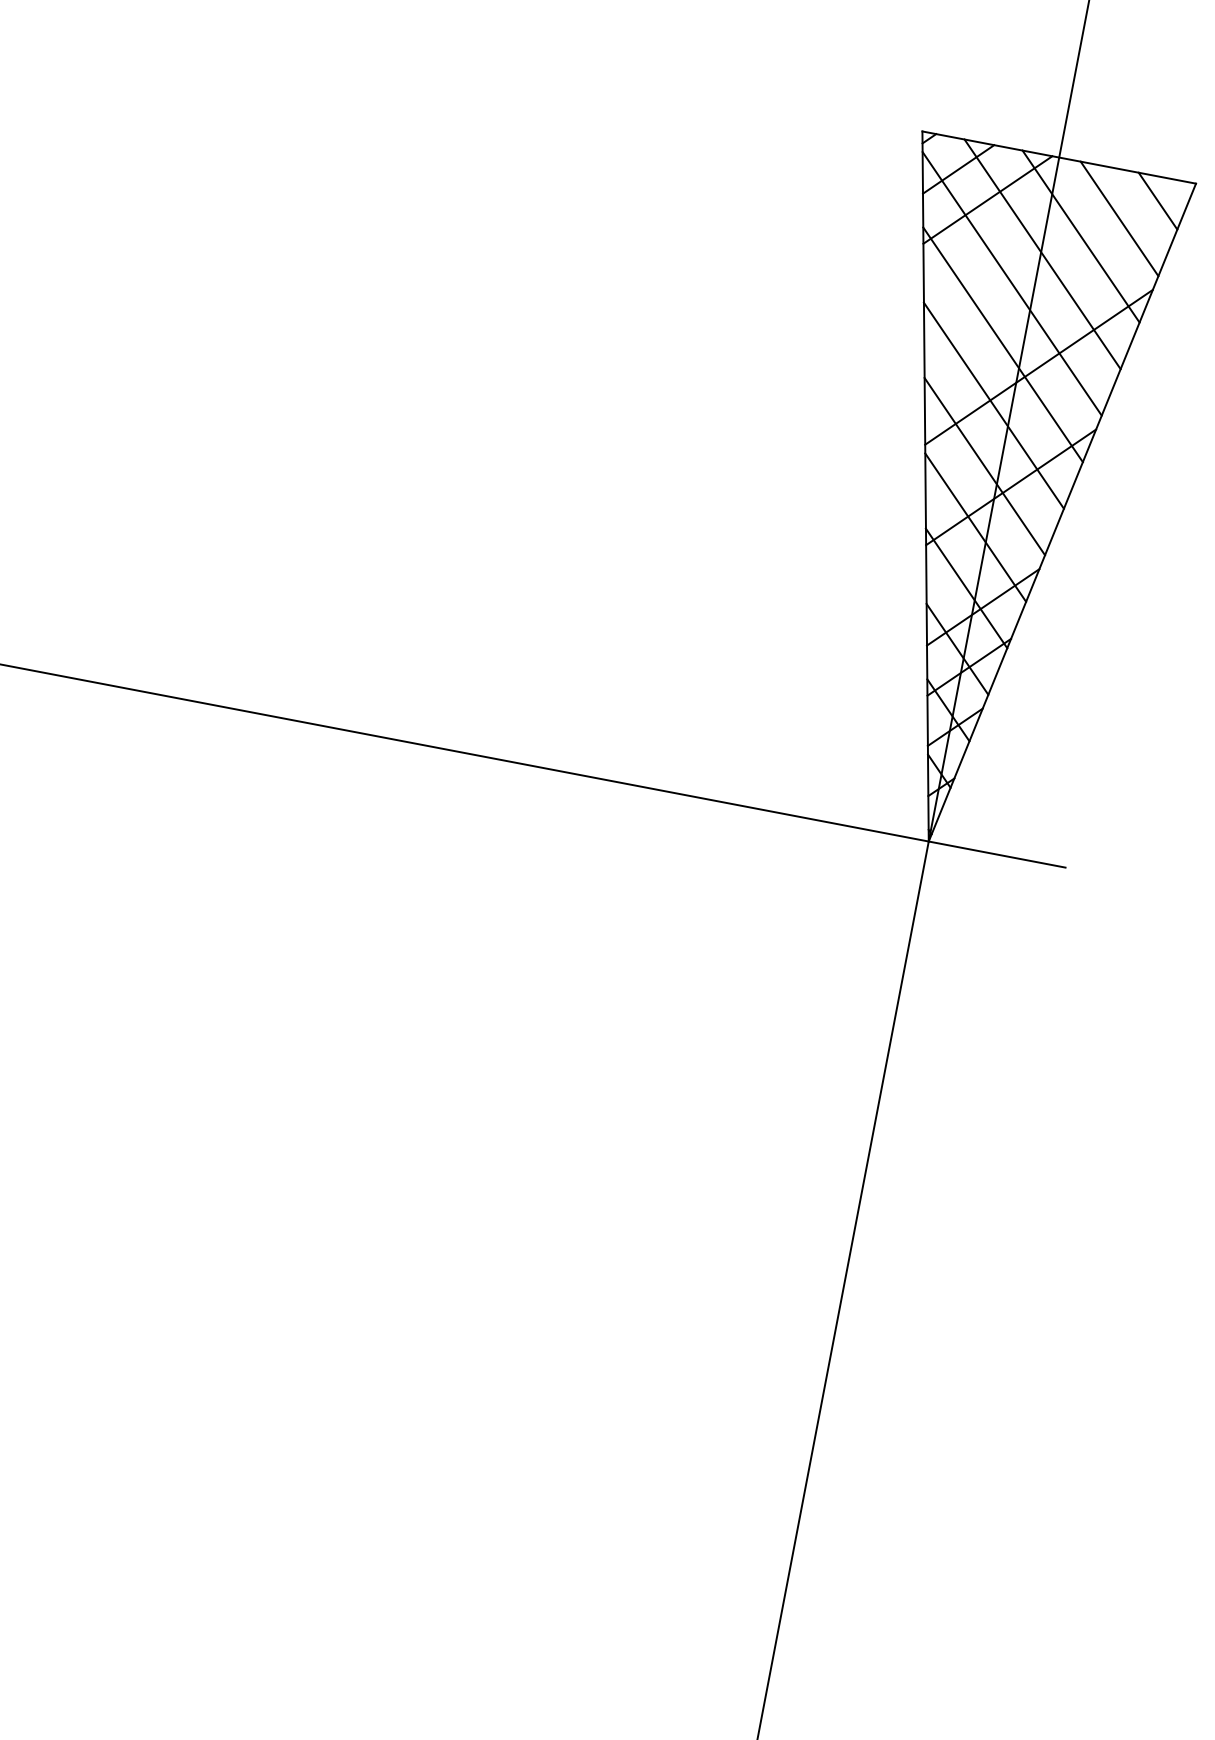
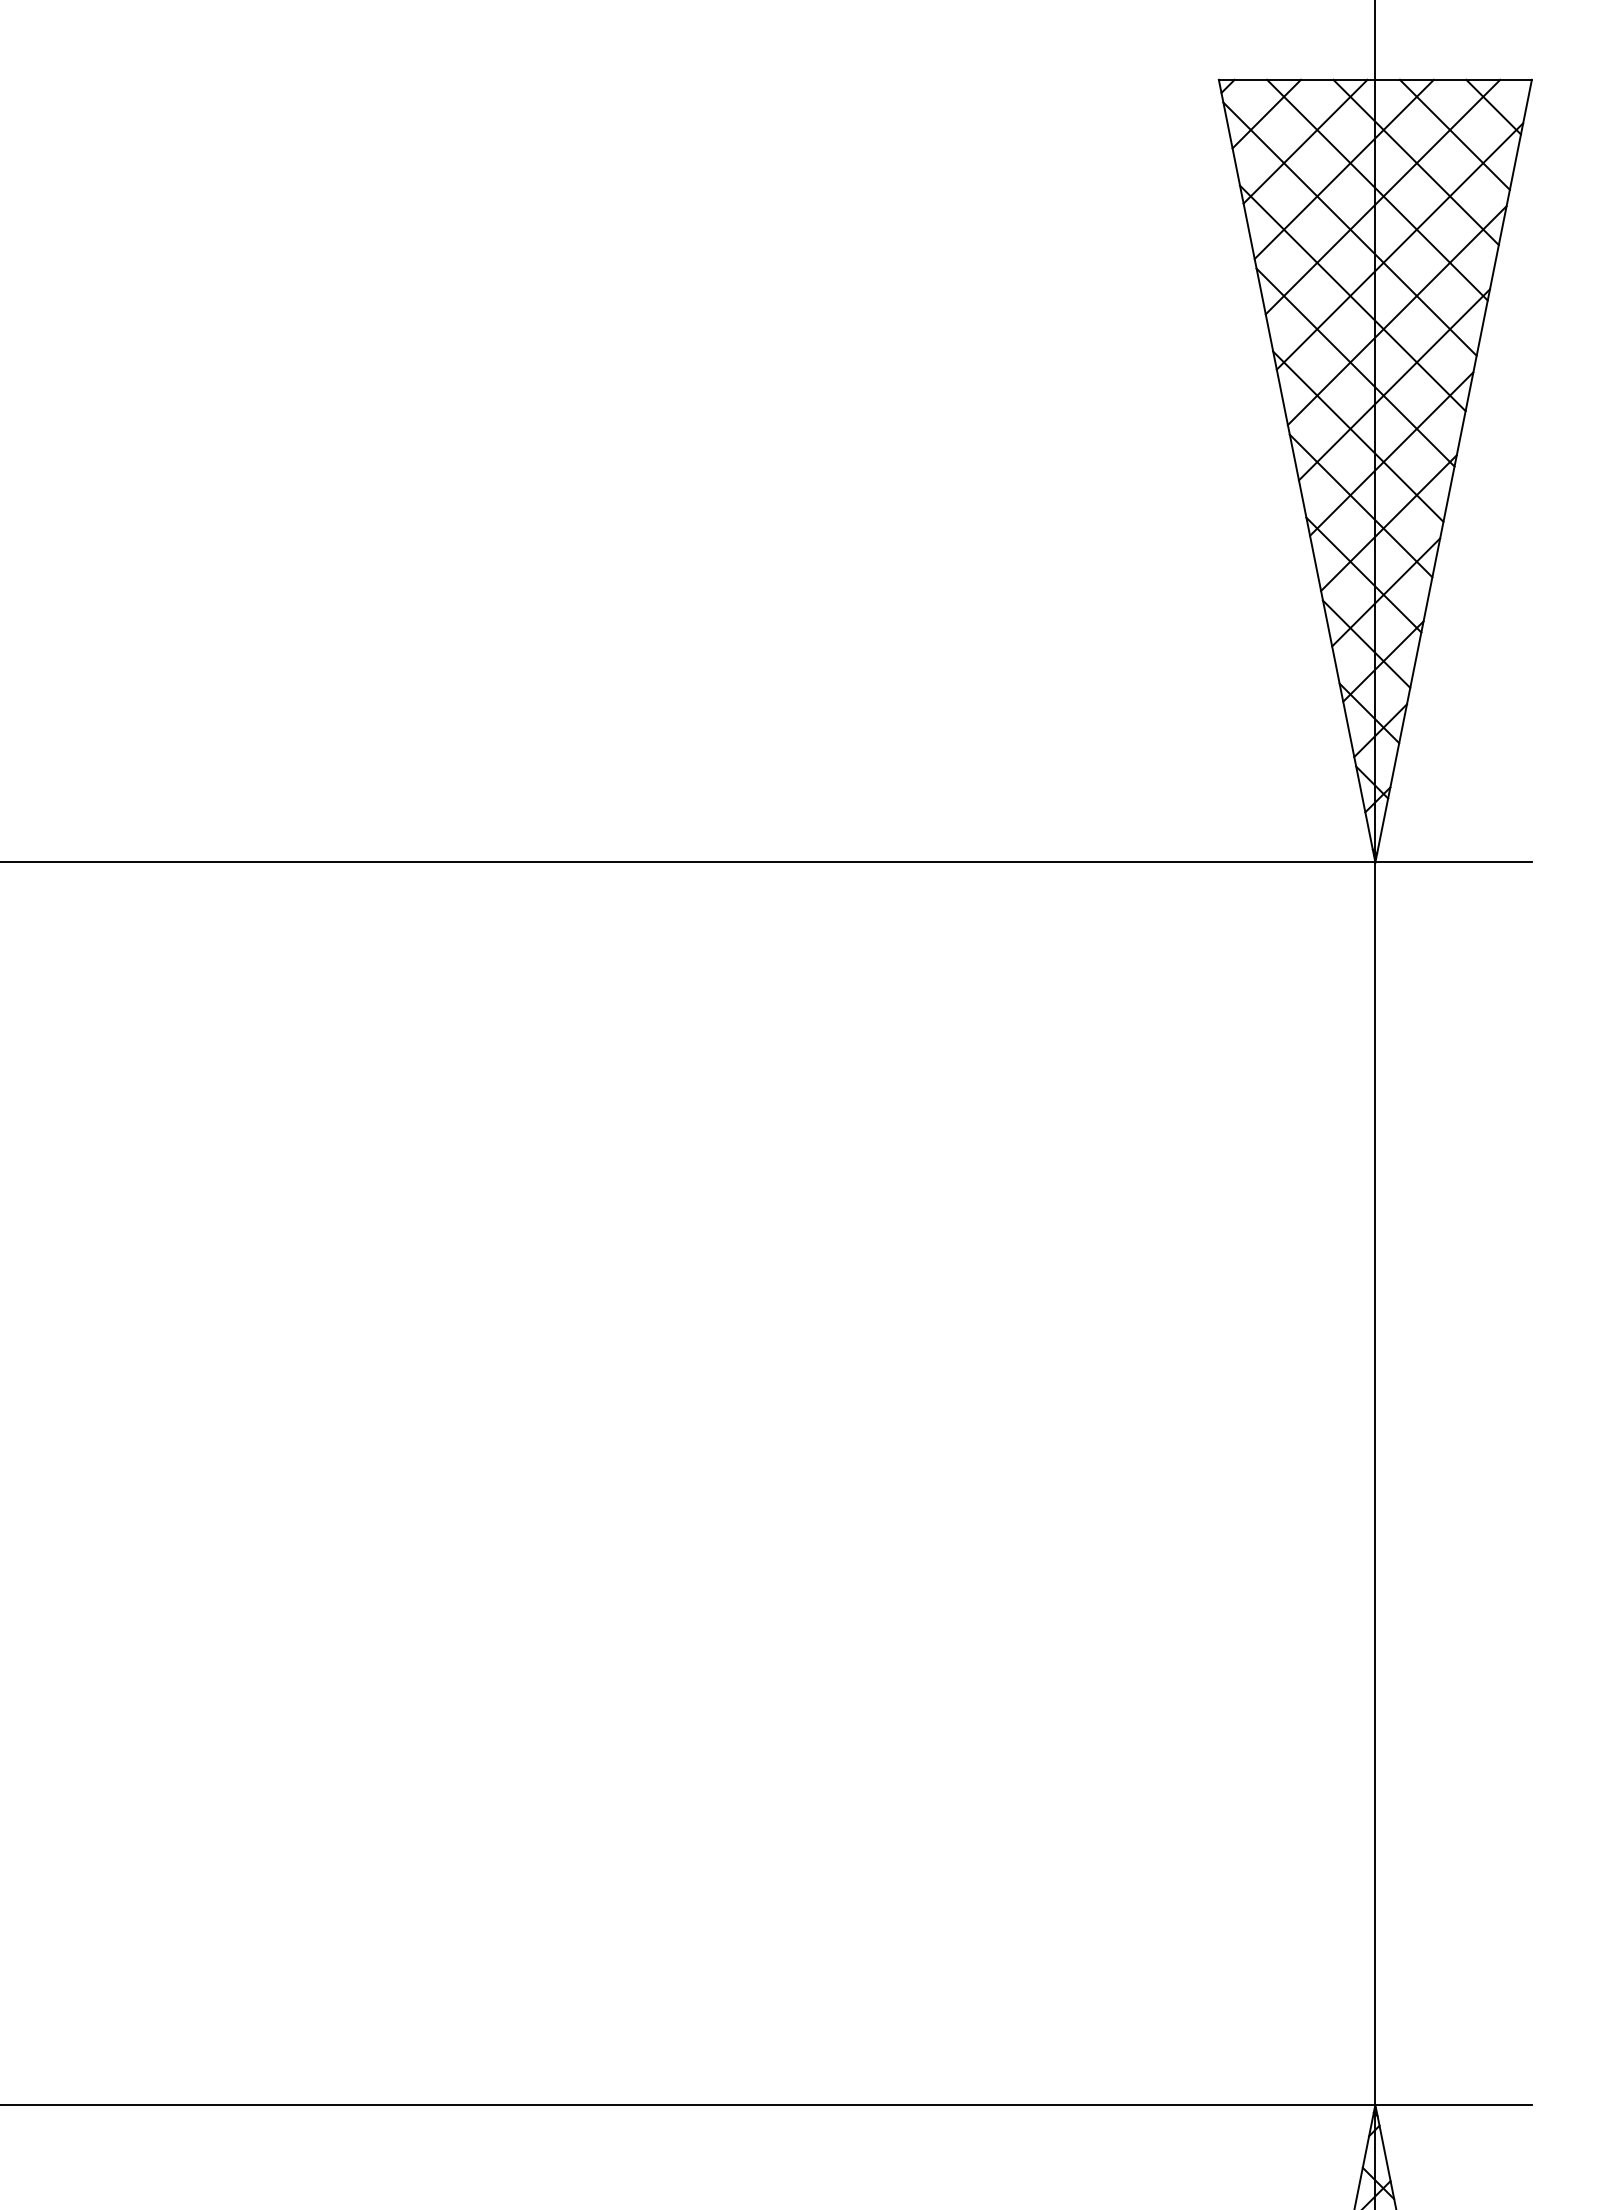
line: (1016, 230) -> (1343, 169), added
line: (1046, 260) -> (1382, 196), added
line: (1052, 307) -> (1399, 246), added
line: (1024, 426) -> (1393, 384), added
line: (996, 547) -> (1388, 523), added

